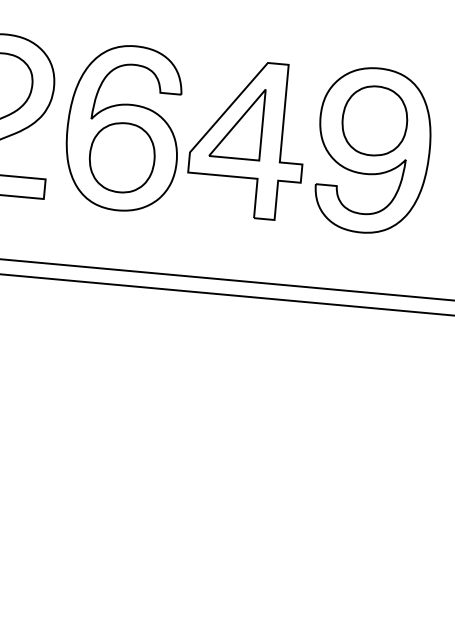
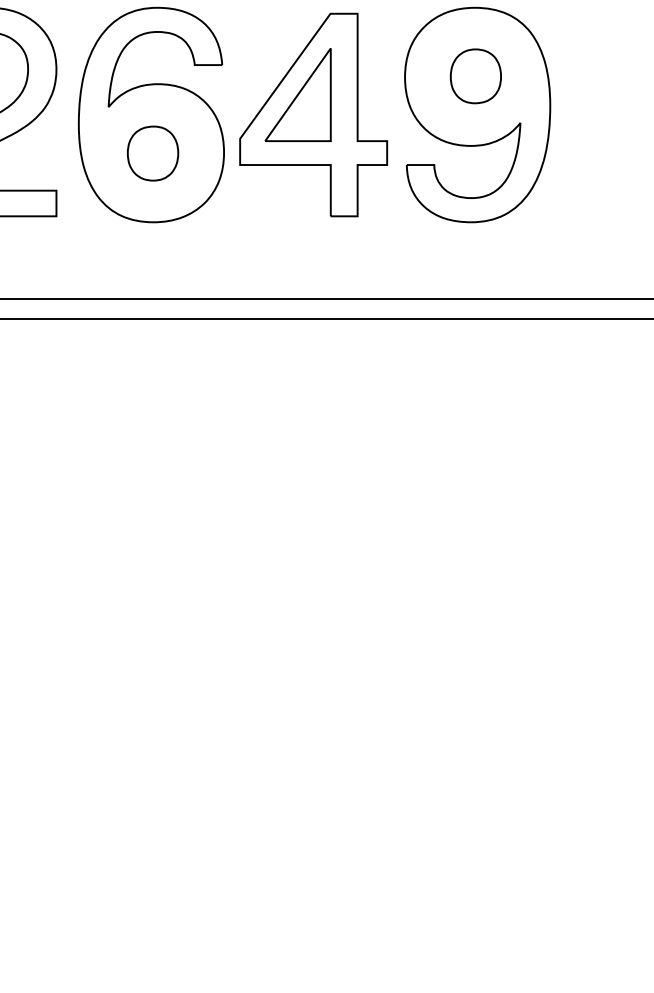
part: (374, 121) -> (475, 76), size x0.6
part: (121, 157) -> (152, 153), size x0.6

